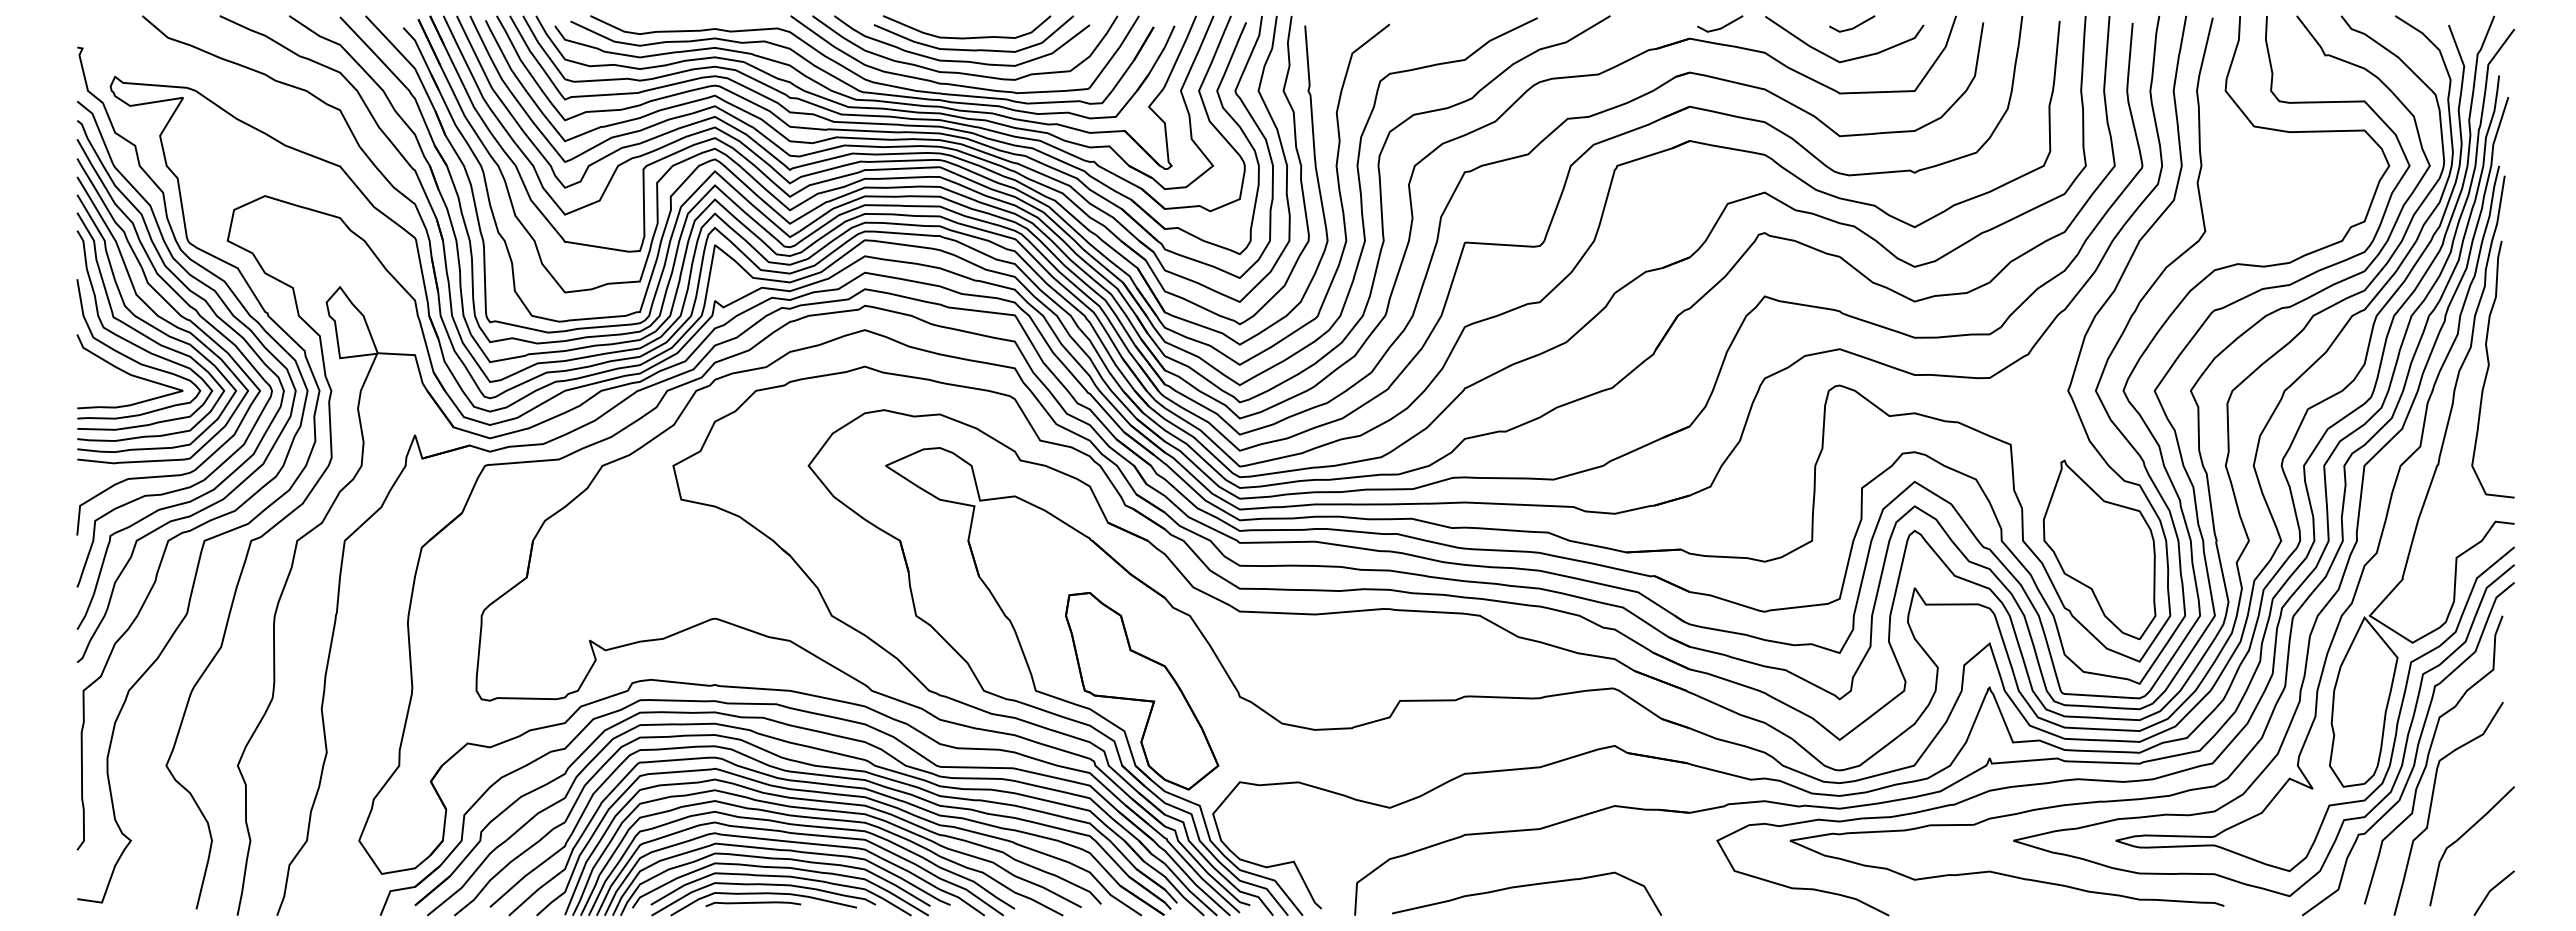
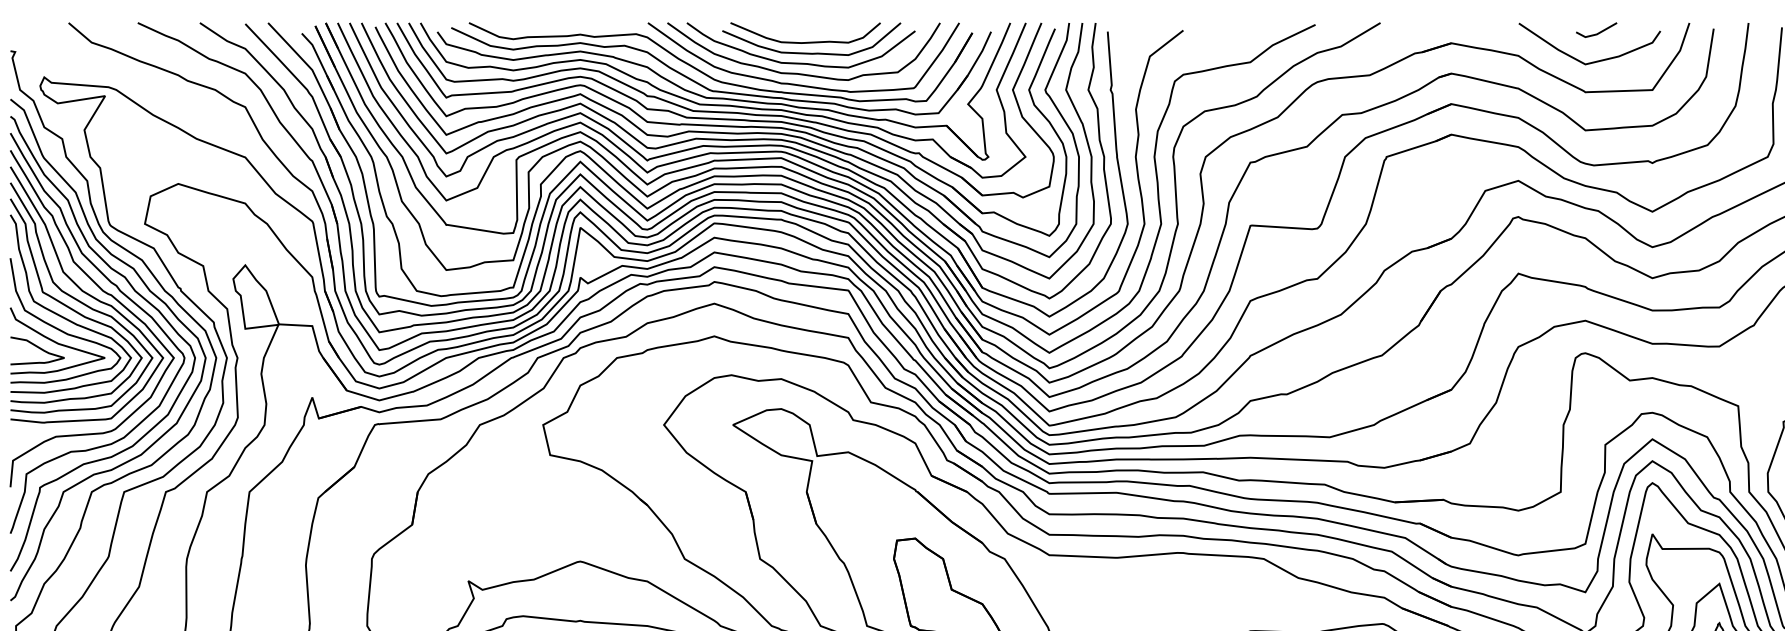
line: (1722, 26) -> (1480, 32), removed
curve: (109, 380) -> (39, 348), added

